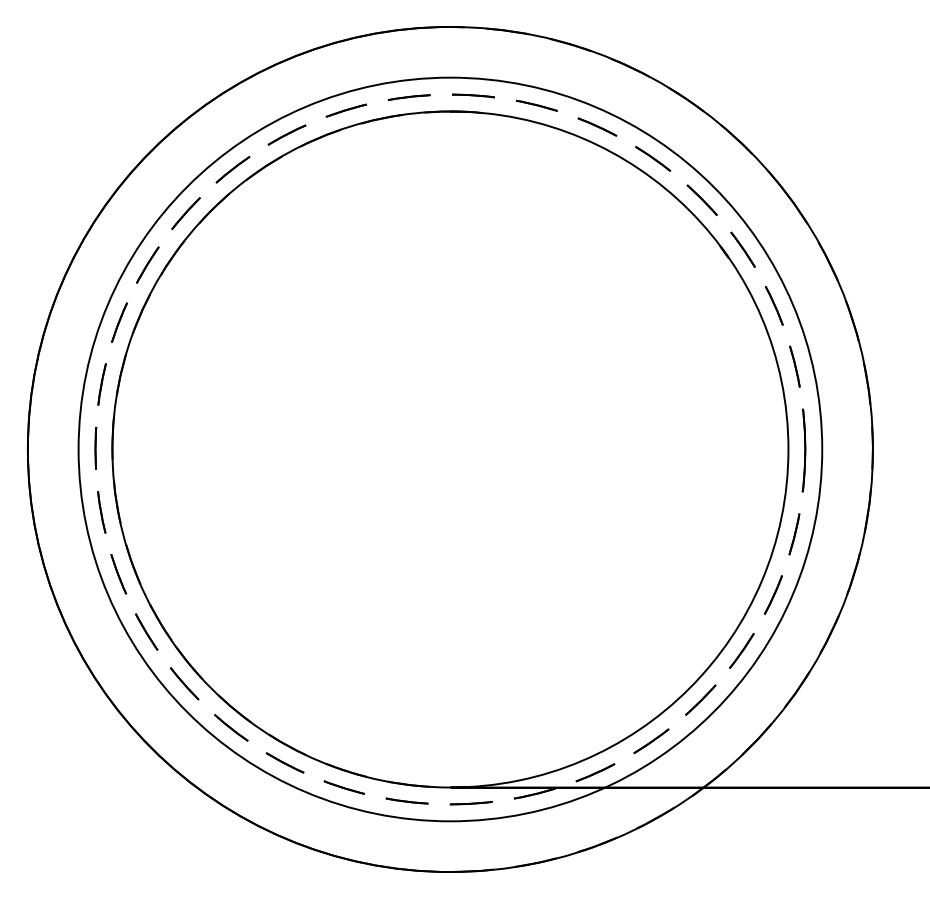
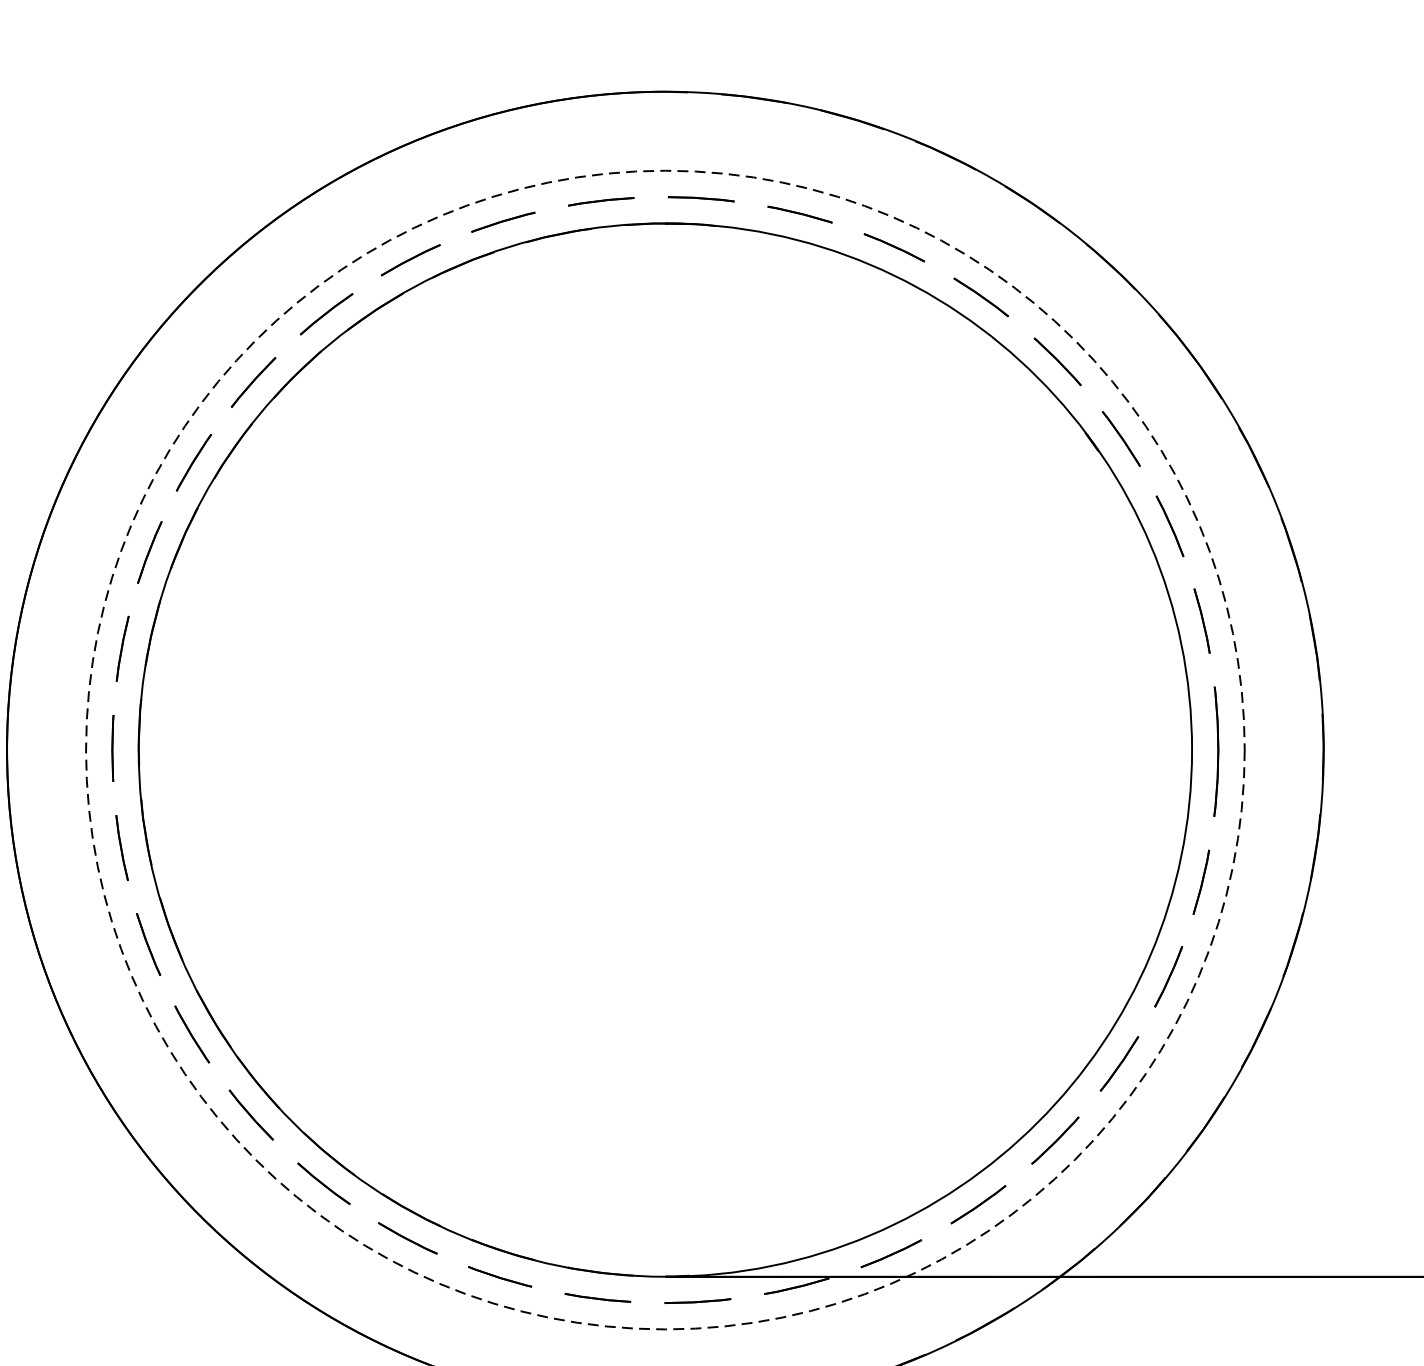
circle: (450, 449) -> (665, 750), solid -> dashed

